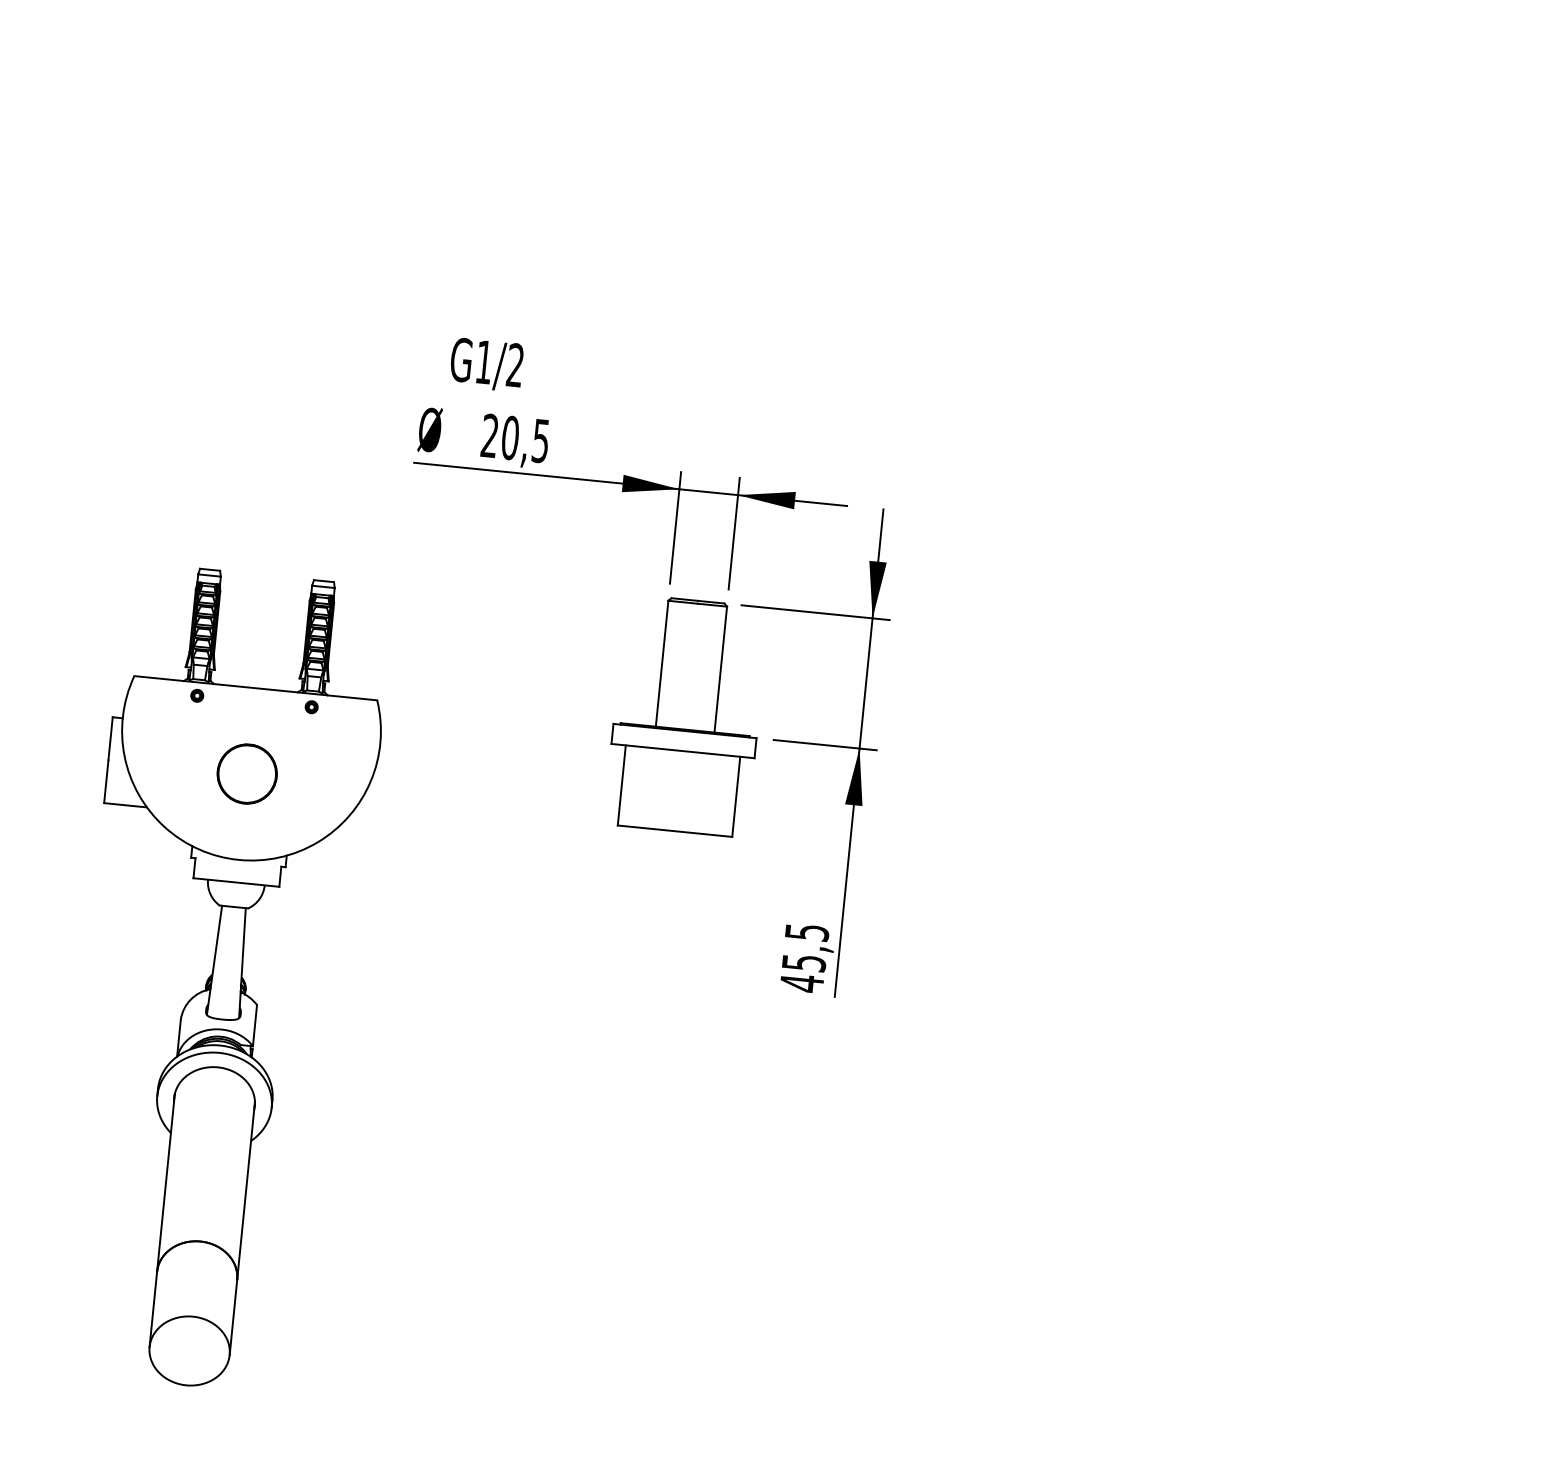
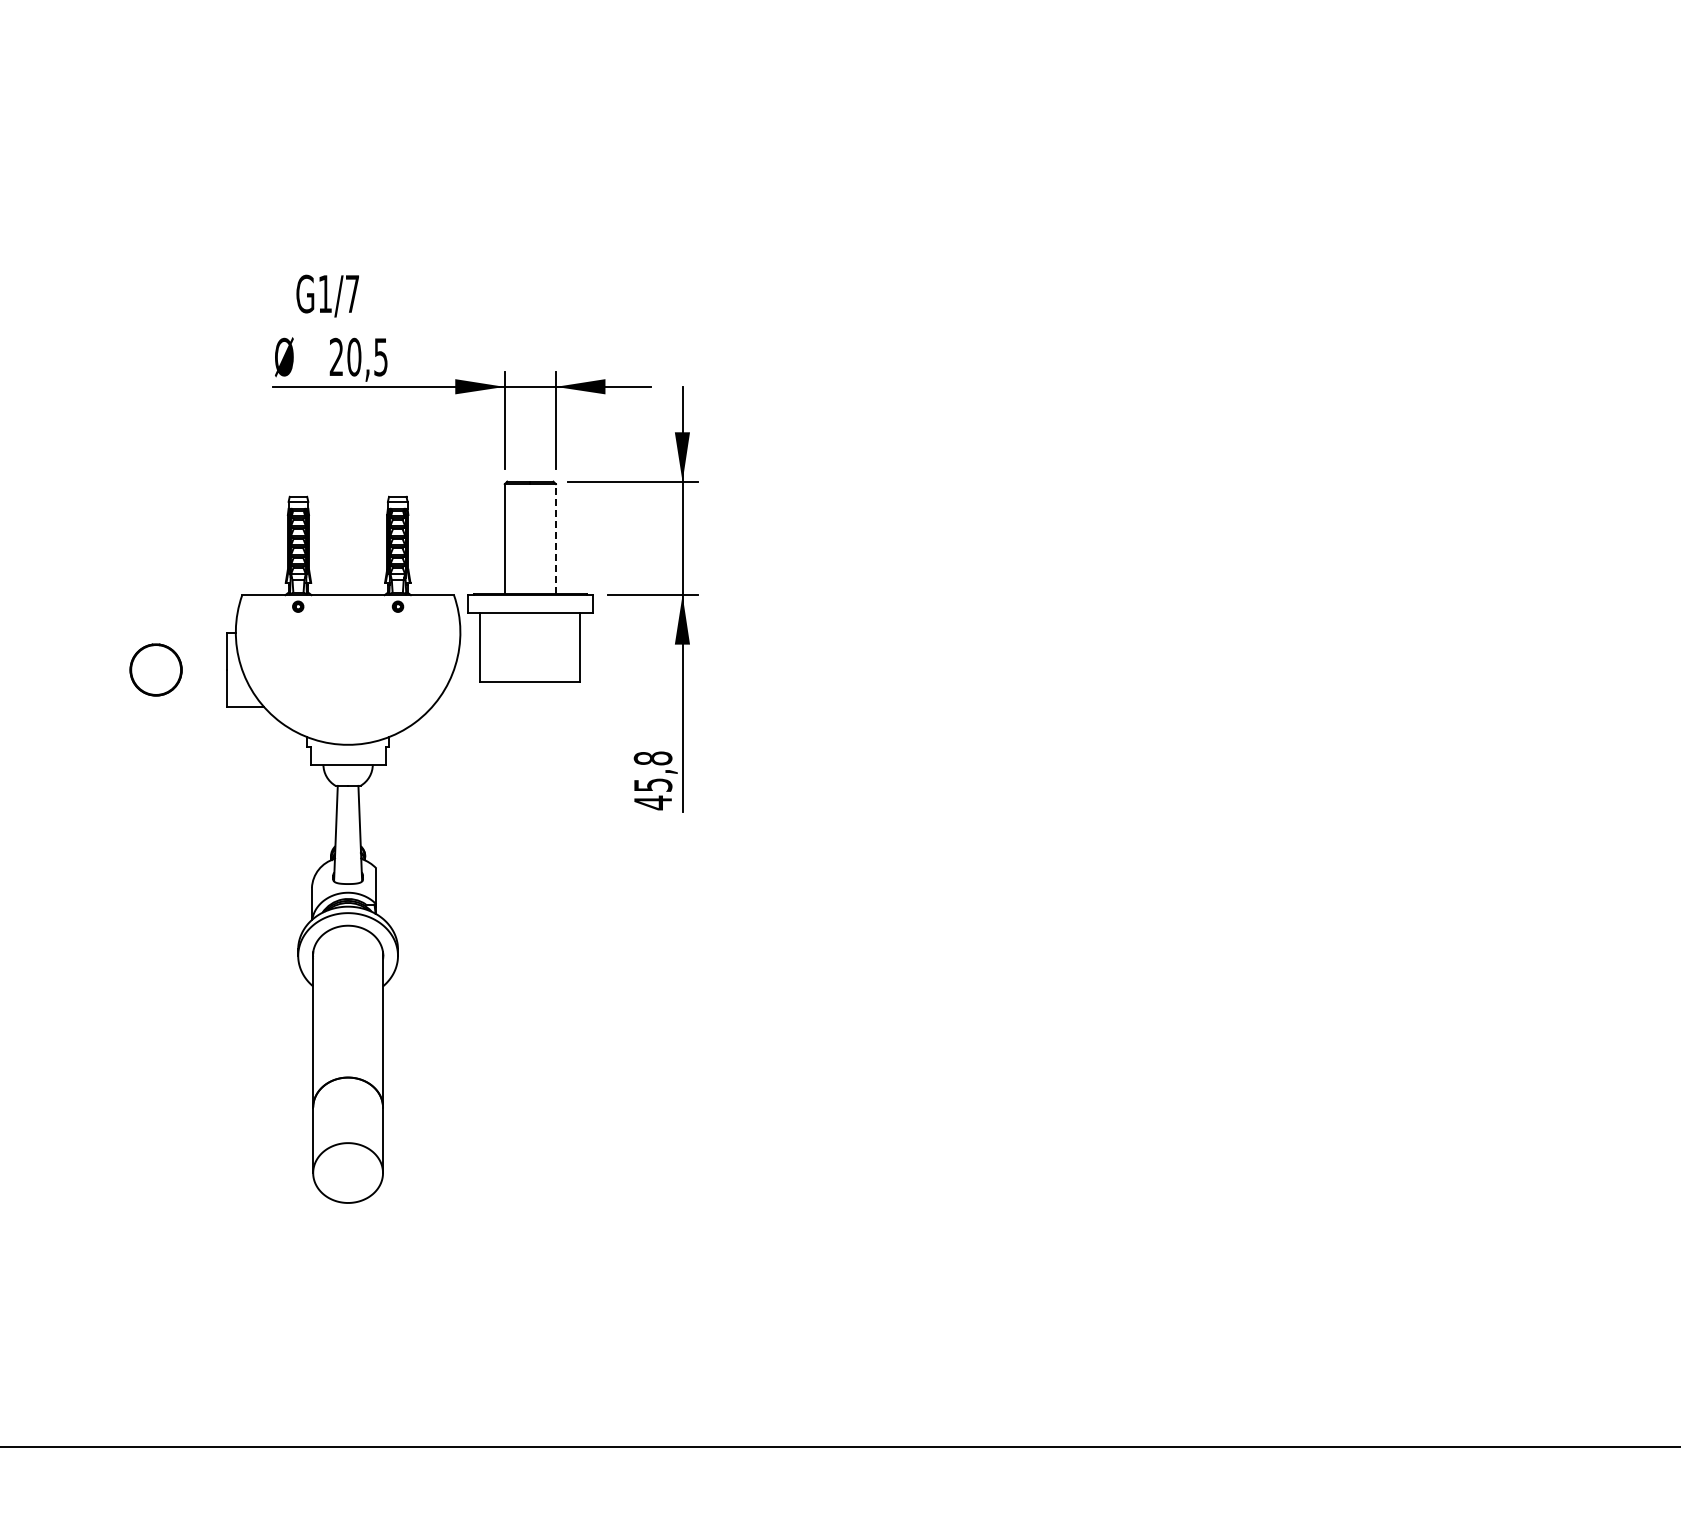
text: (514, 364) -> (351, 293), G1/2 -> G1/7
line: (720, 670) -> (555, 539), solid -> dashed
text: (806, 932) -> (652, 758), 45,5 -> 45,8
part: (221, 979) -> (343, 849), moved

